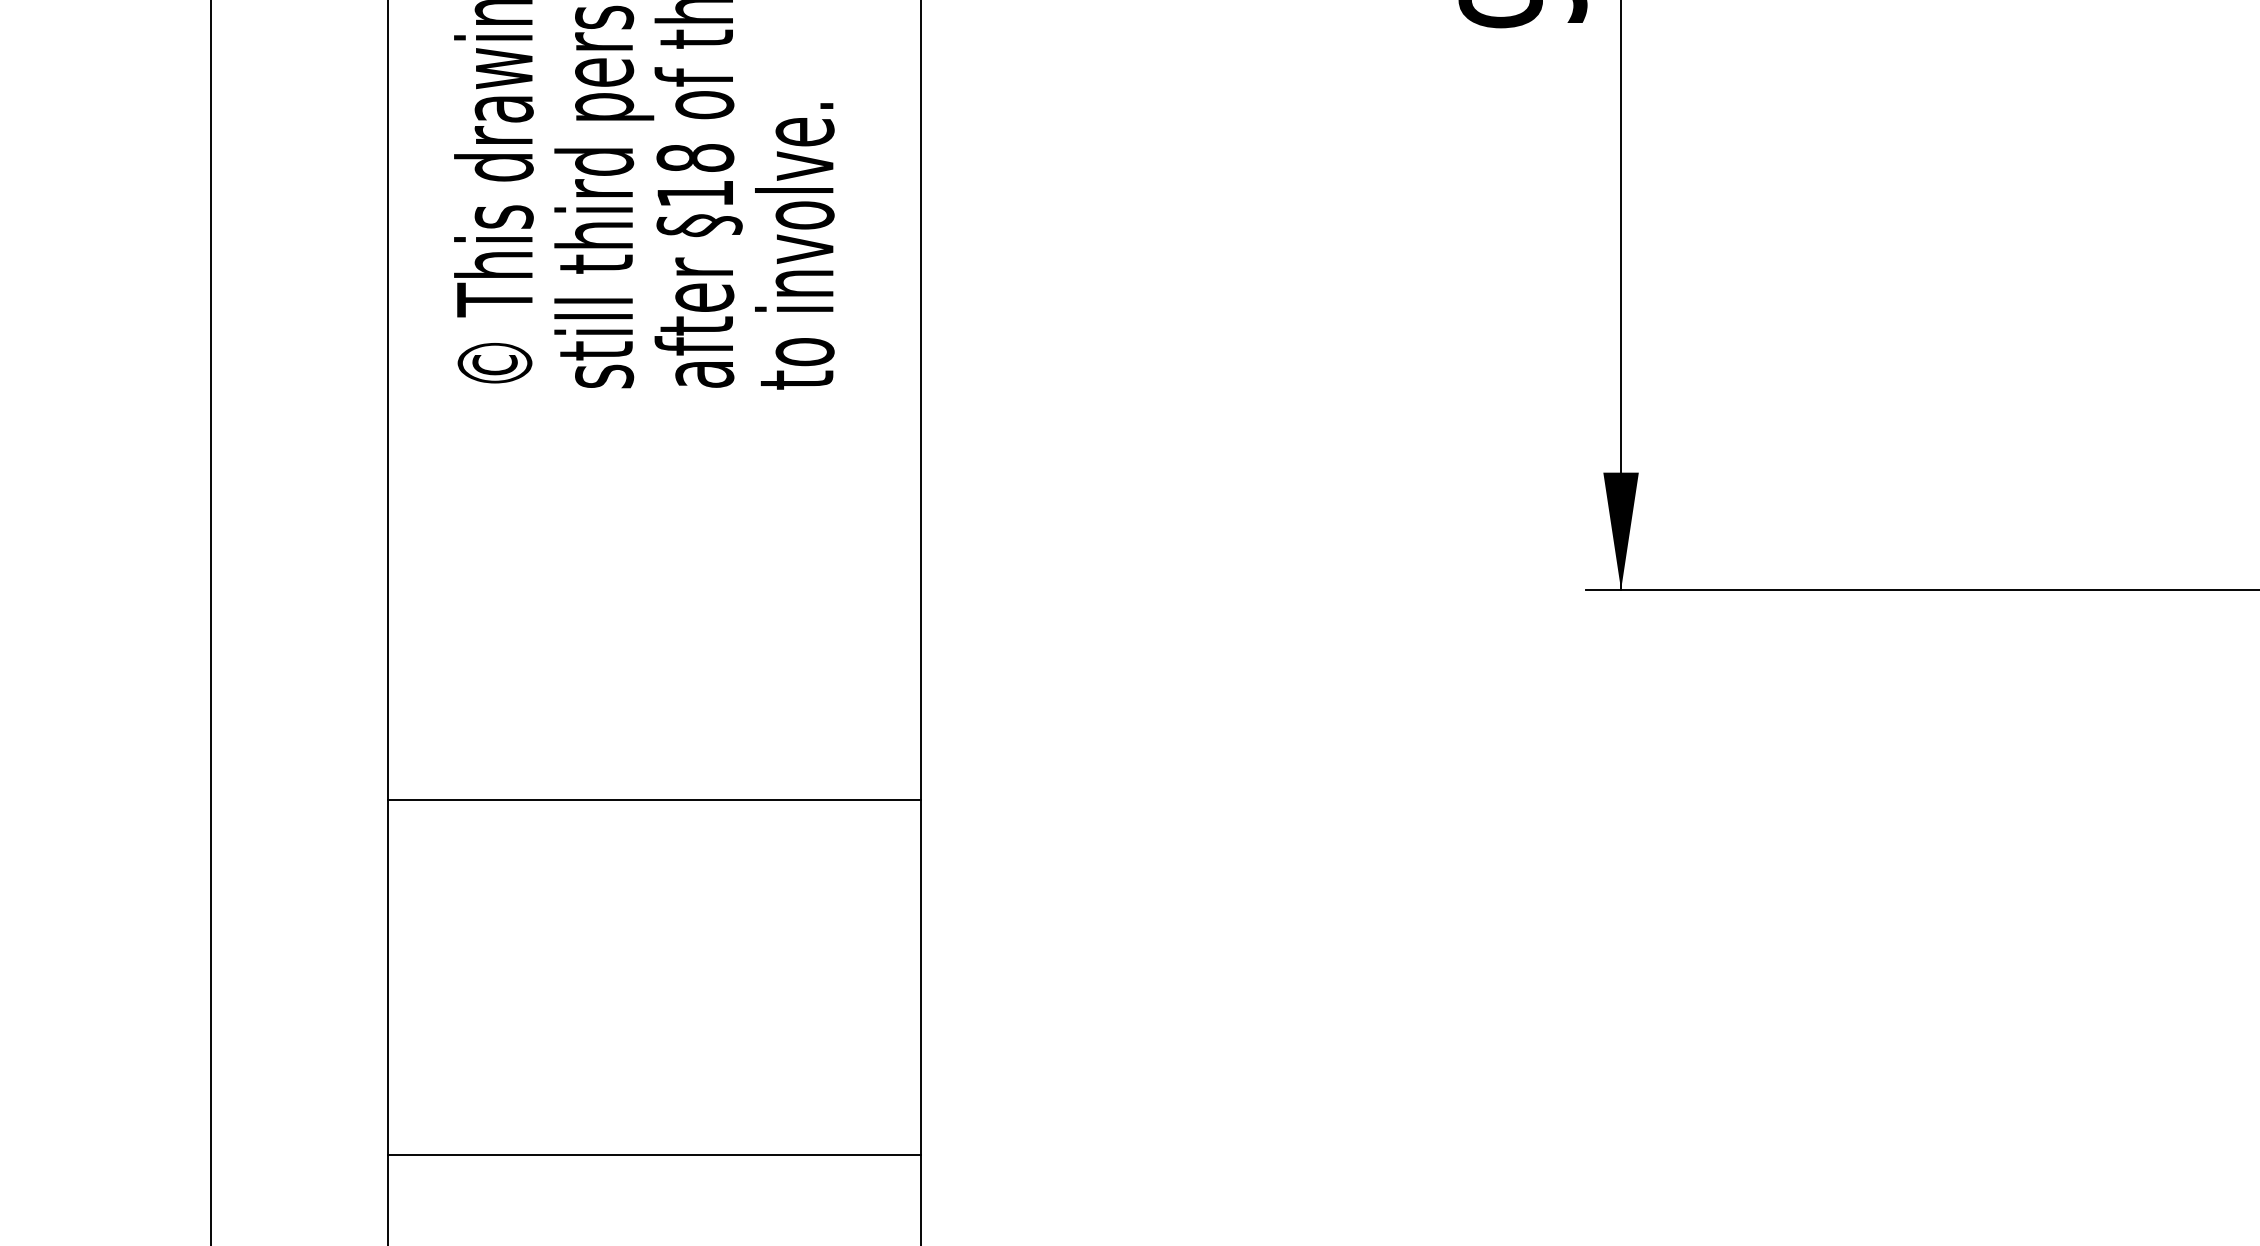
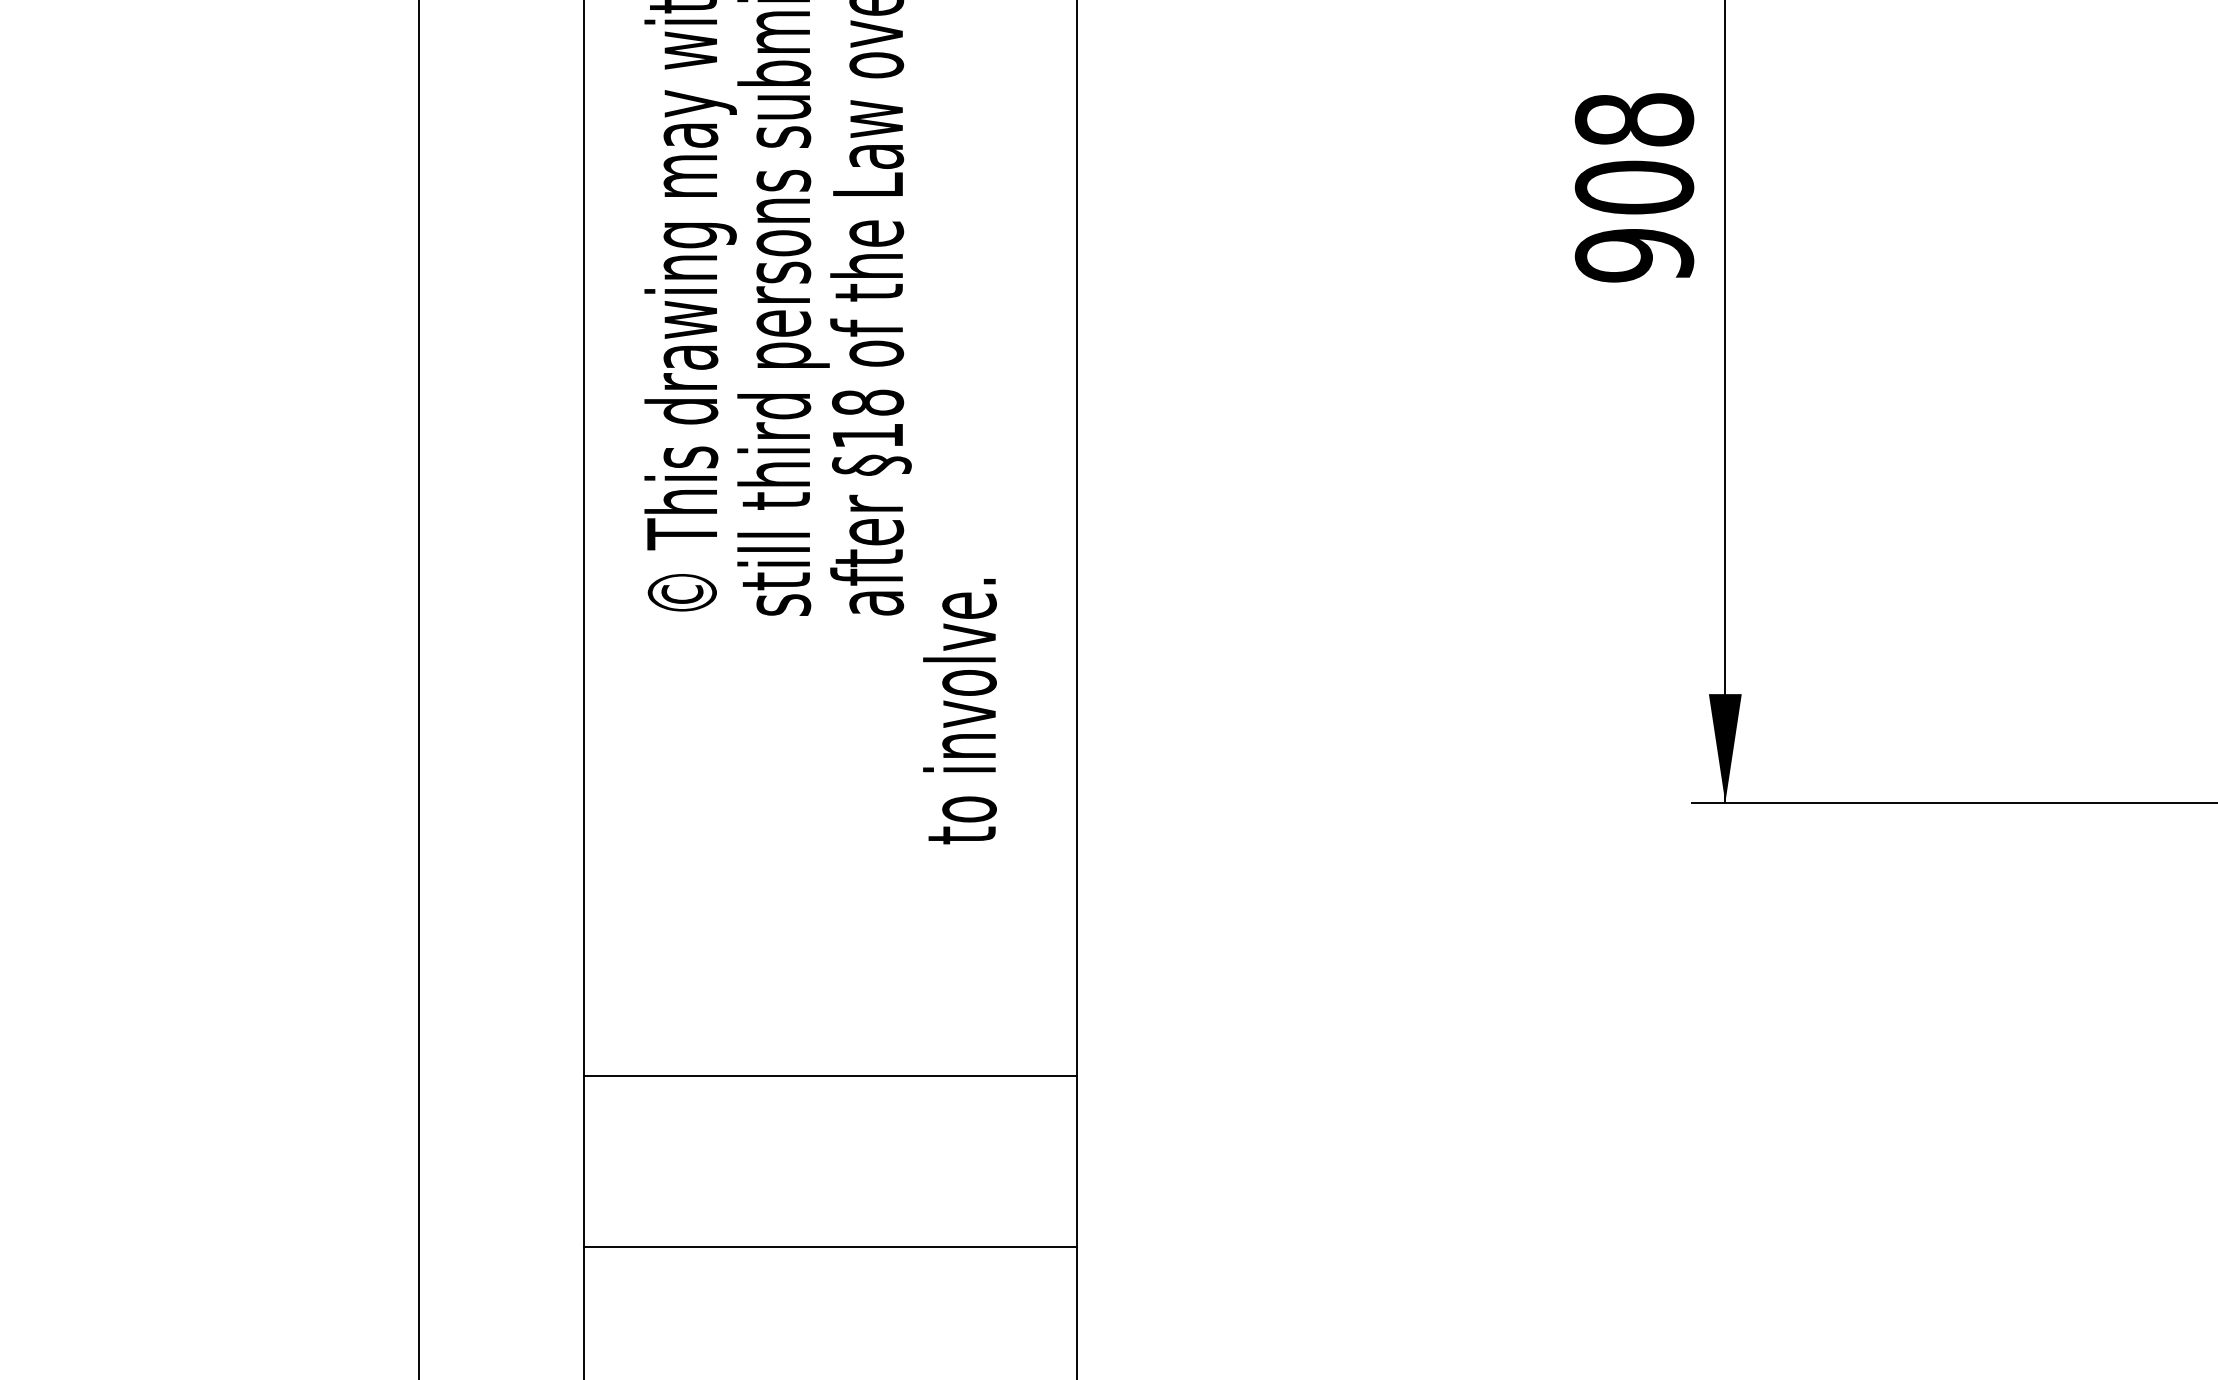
text: (794, 246) -> (959, 711), moved
line: (654, 800) -> (830, 1076), moved
line: (654, 1155) -> (830, 1247), moved

